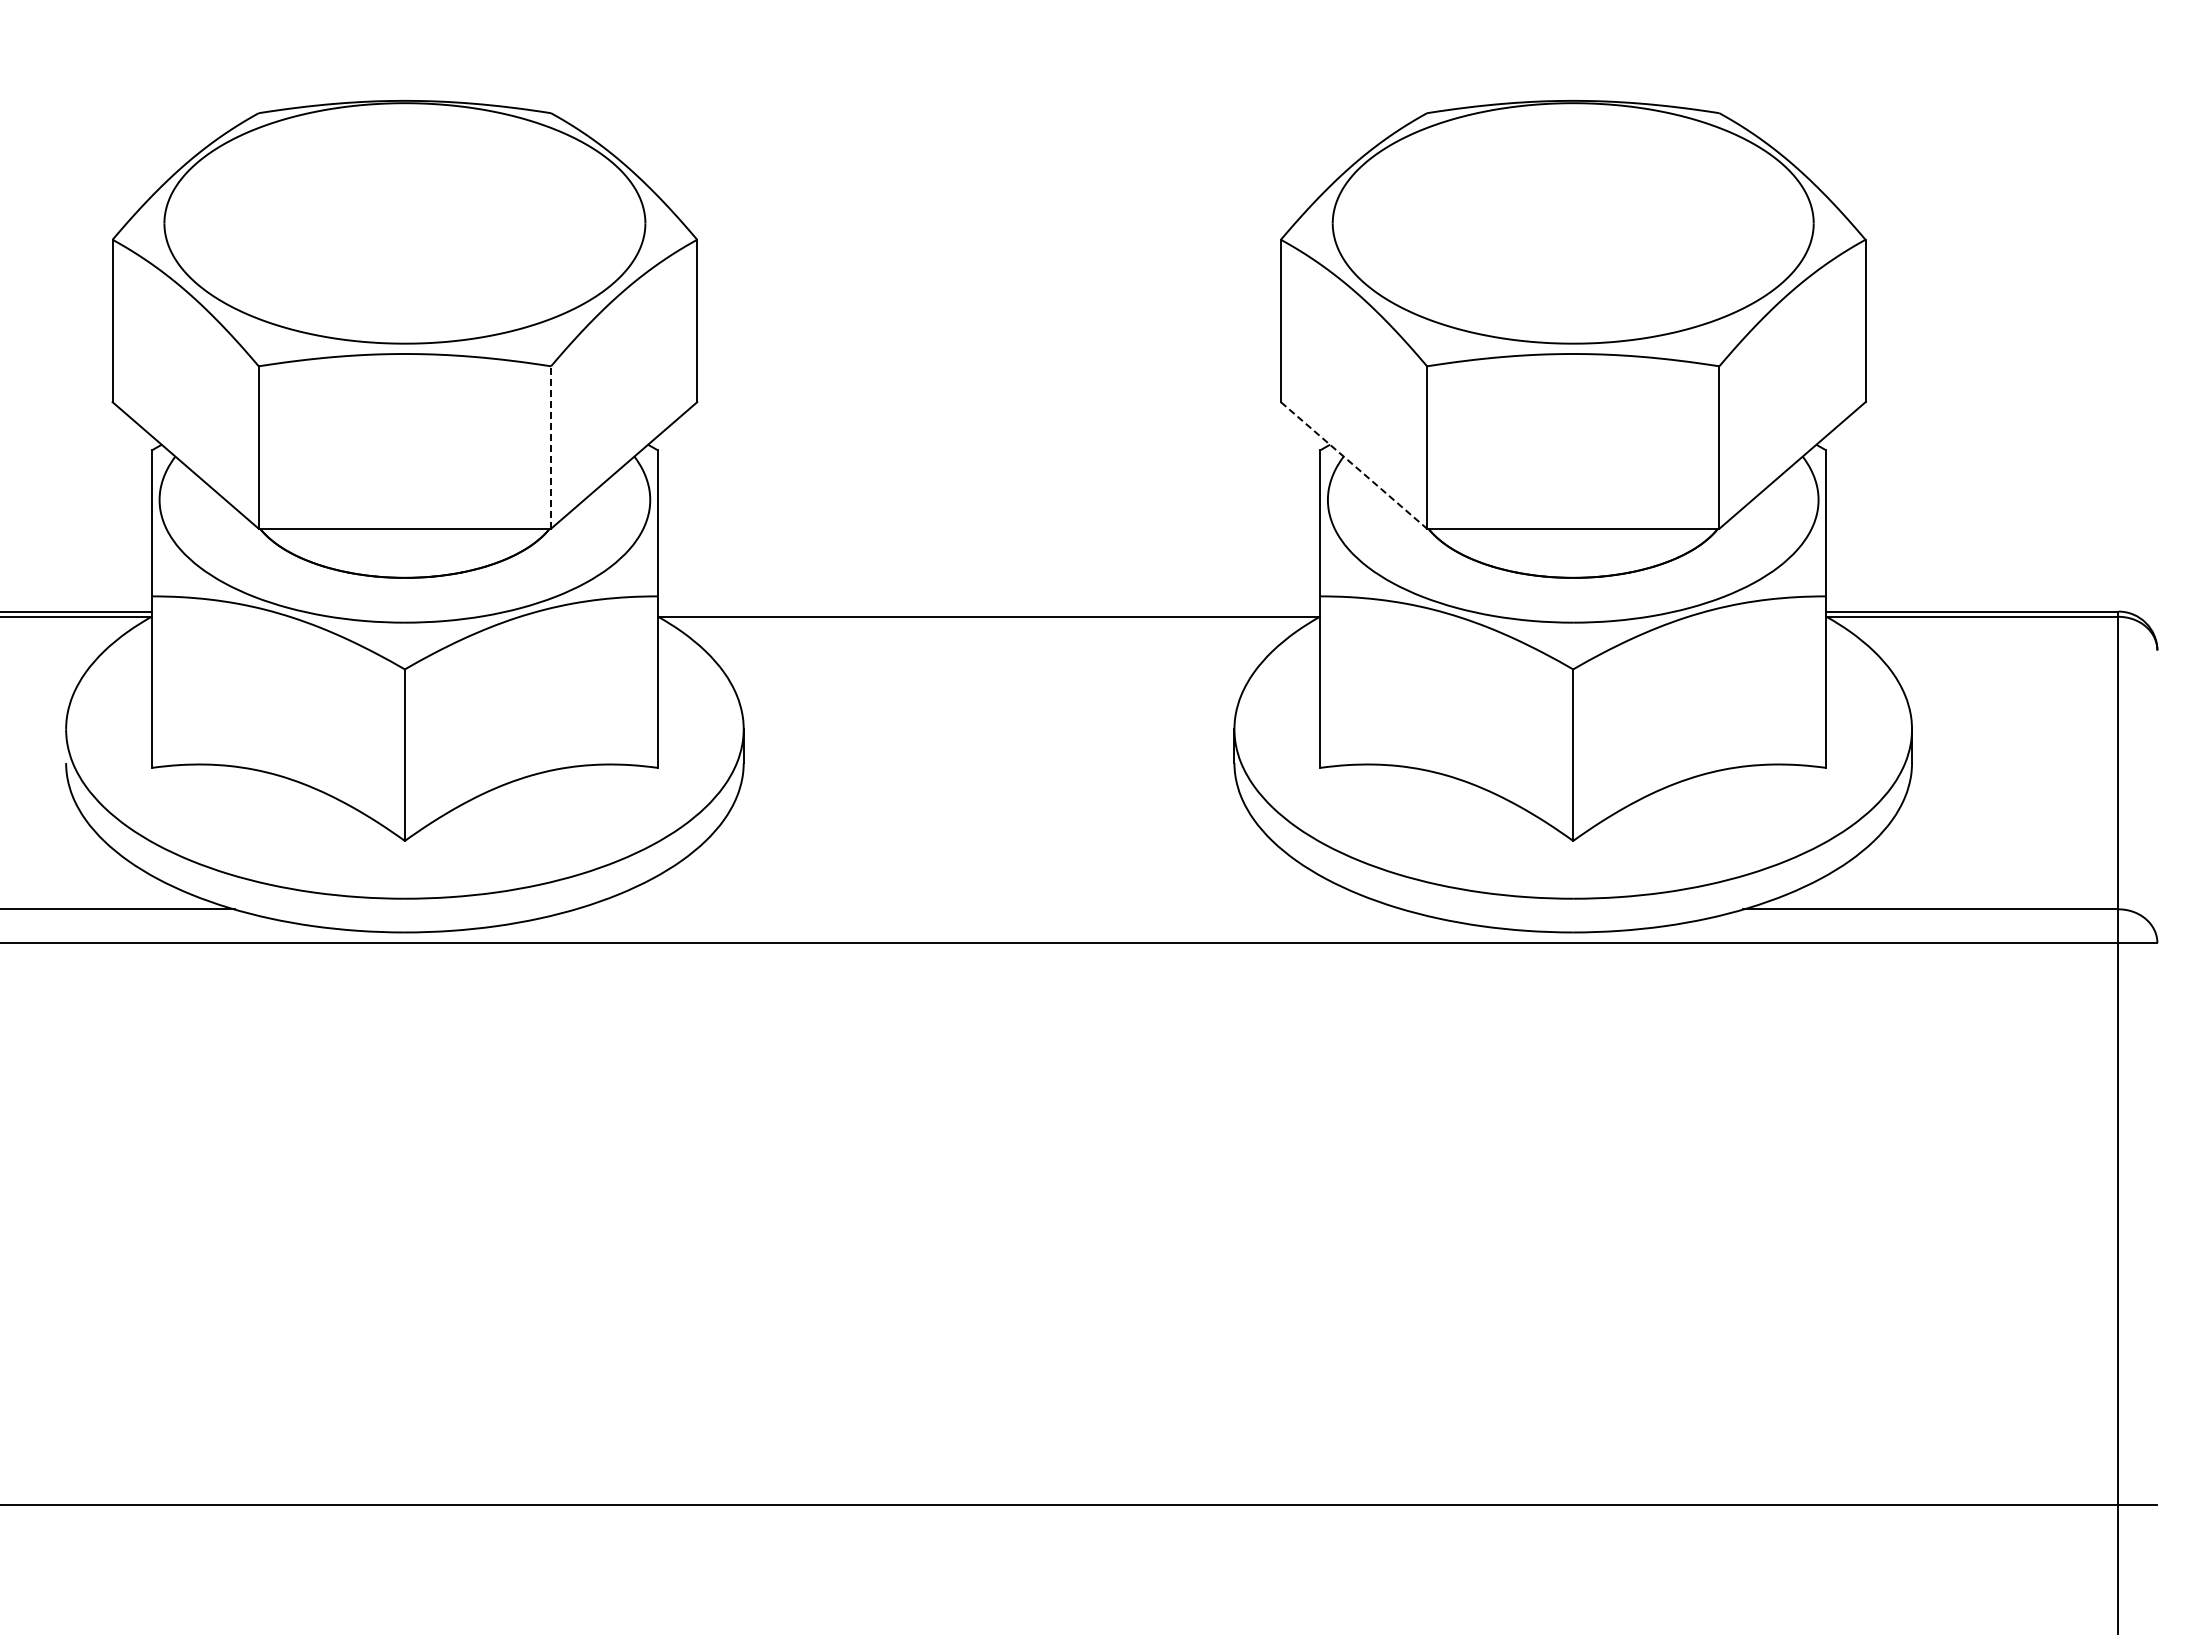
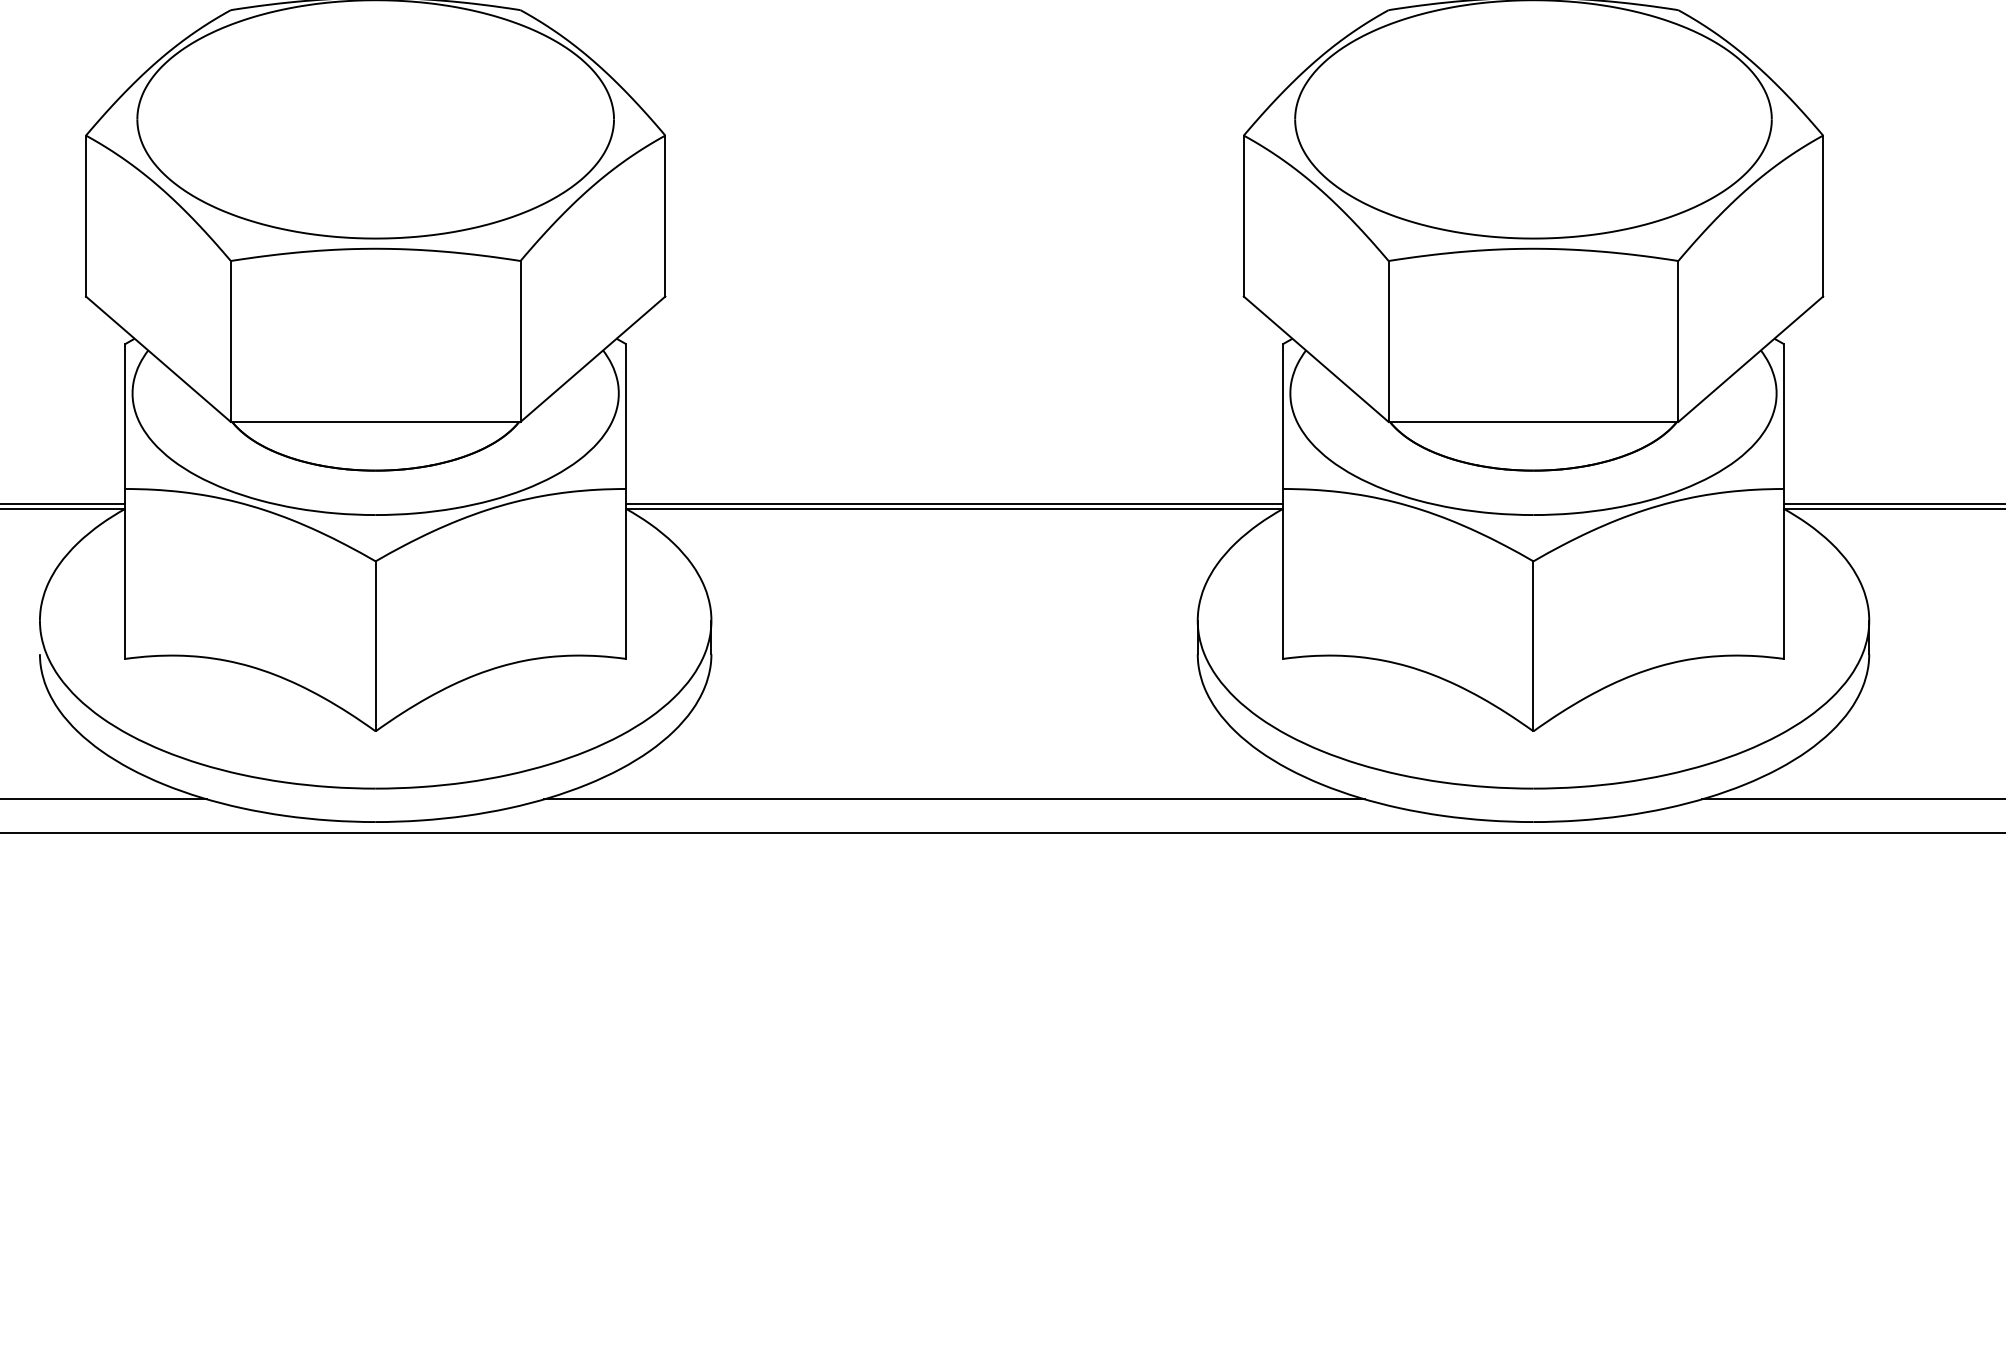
line: (551, 447) -> (520, 341), dashed -> solid
line: (1354, 465) -> (1316, 359), dashed -> solid
line: (988, 611) -> (954, 503), added
line: (989, 909) -> (955, 799), added

